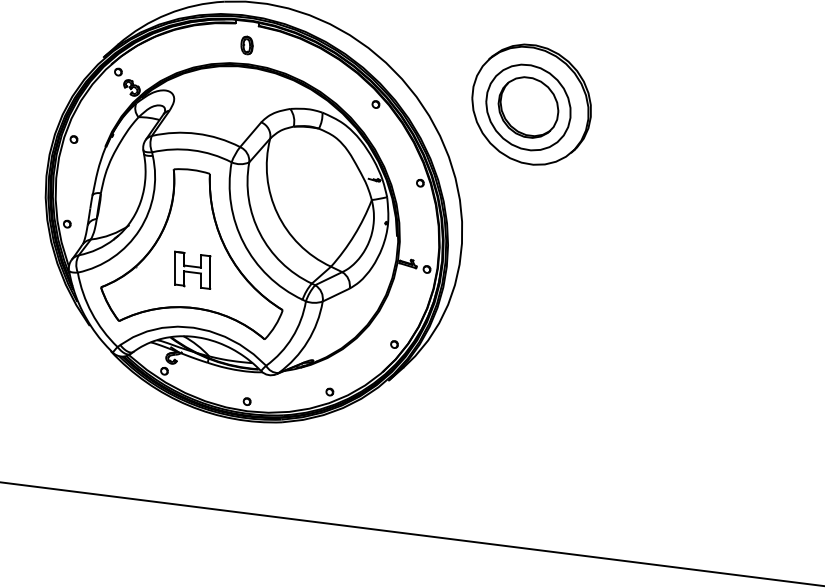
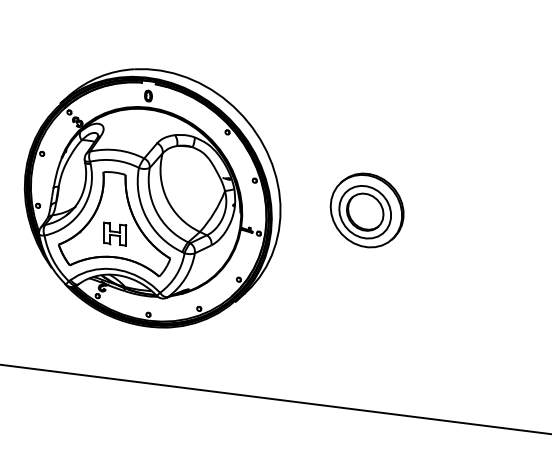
part: (530, 104) -> (366, 210), moved

